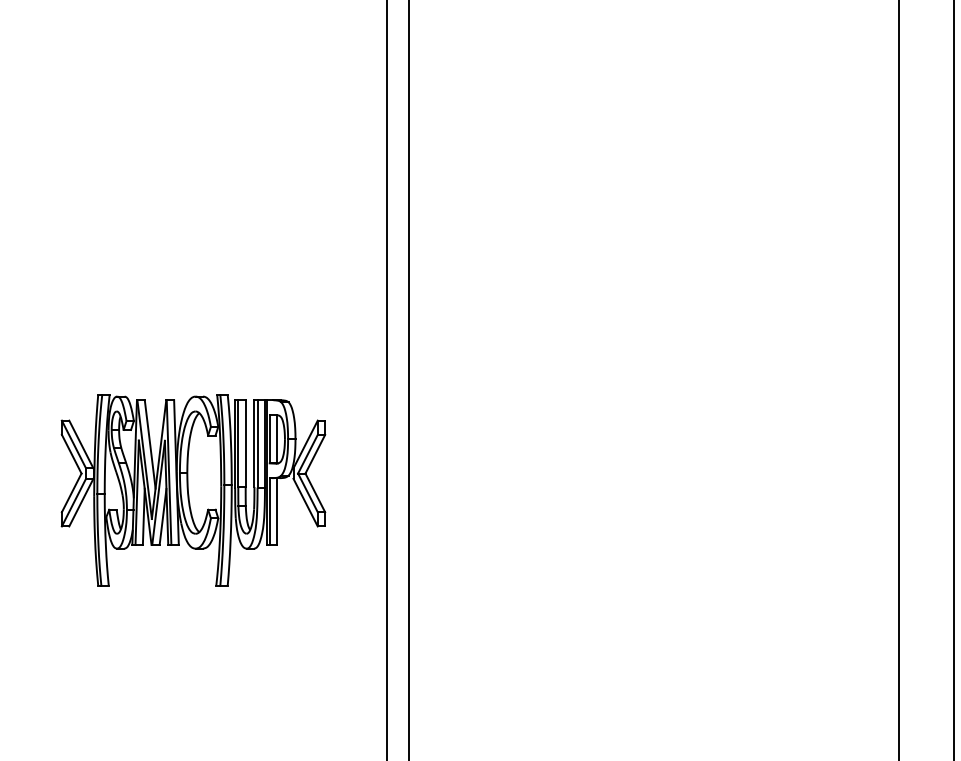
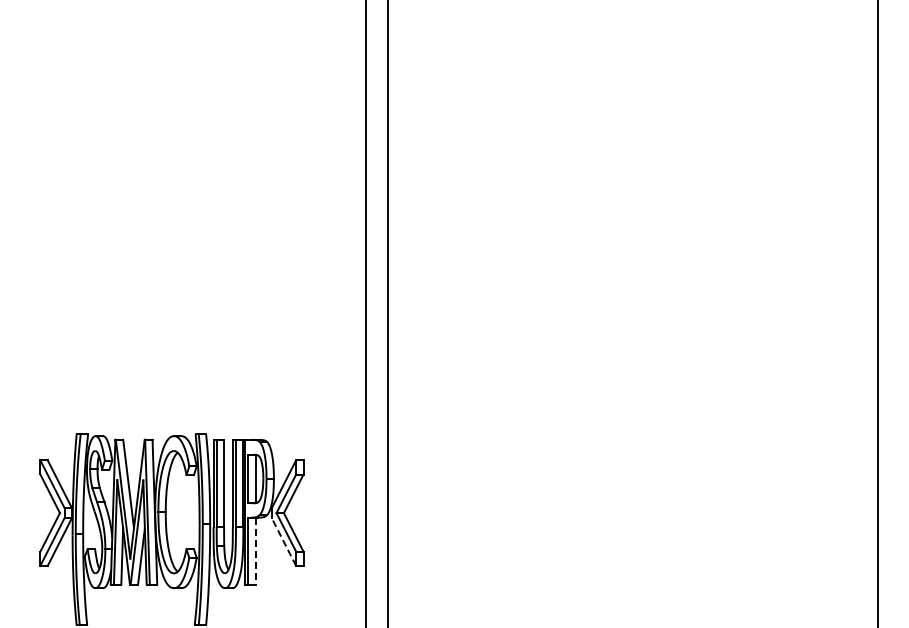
line: (305, 502) -> (283, 542), solid -> dashed
line: (277, 512) -> (255, 552), solid -> dashed

